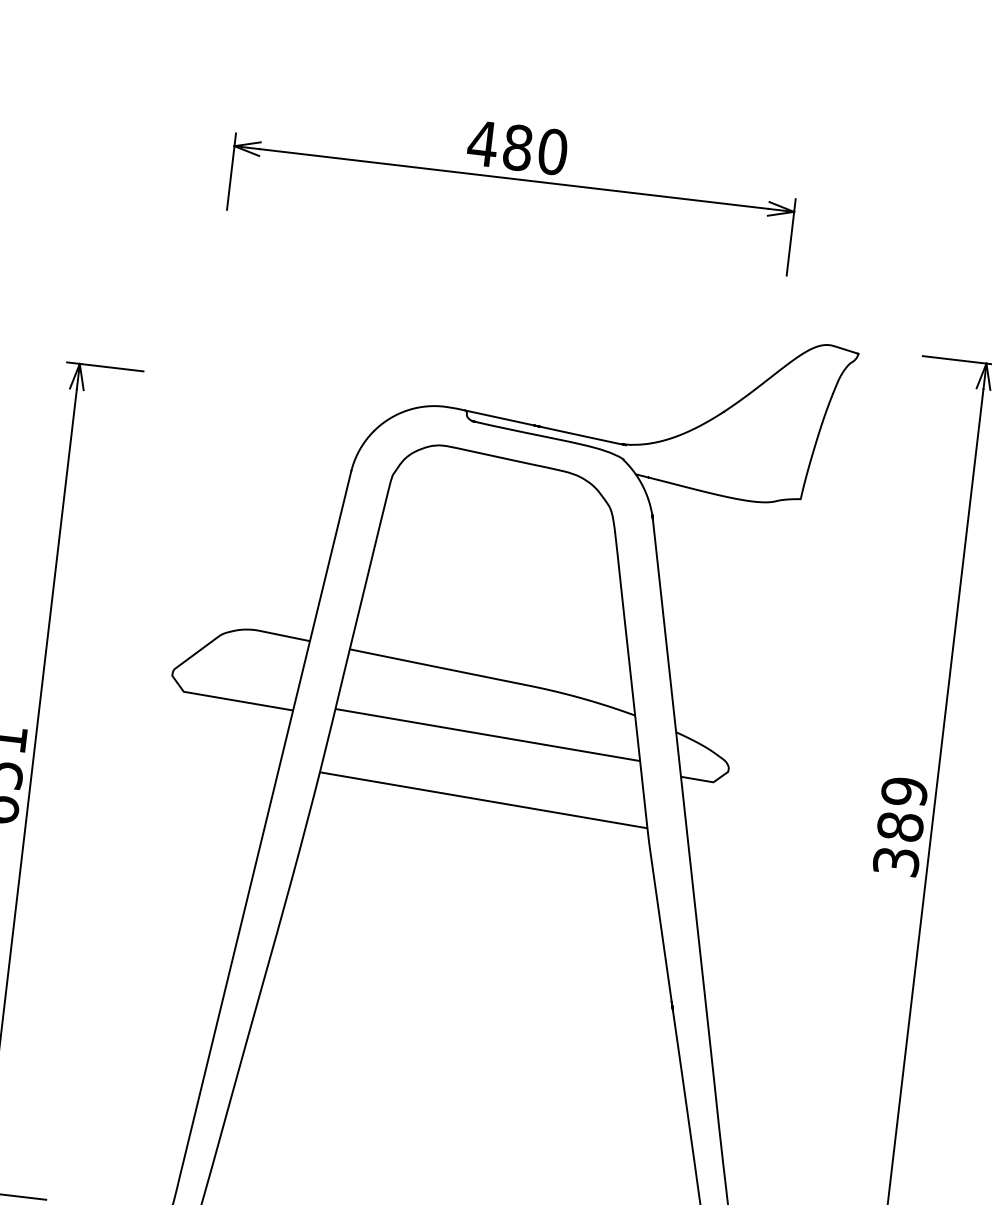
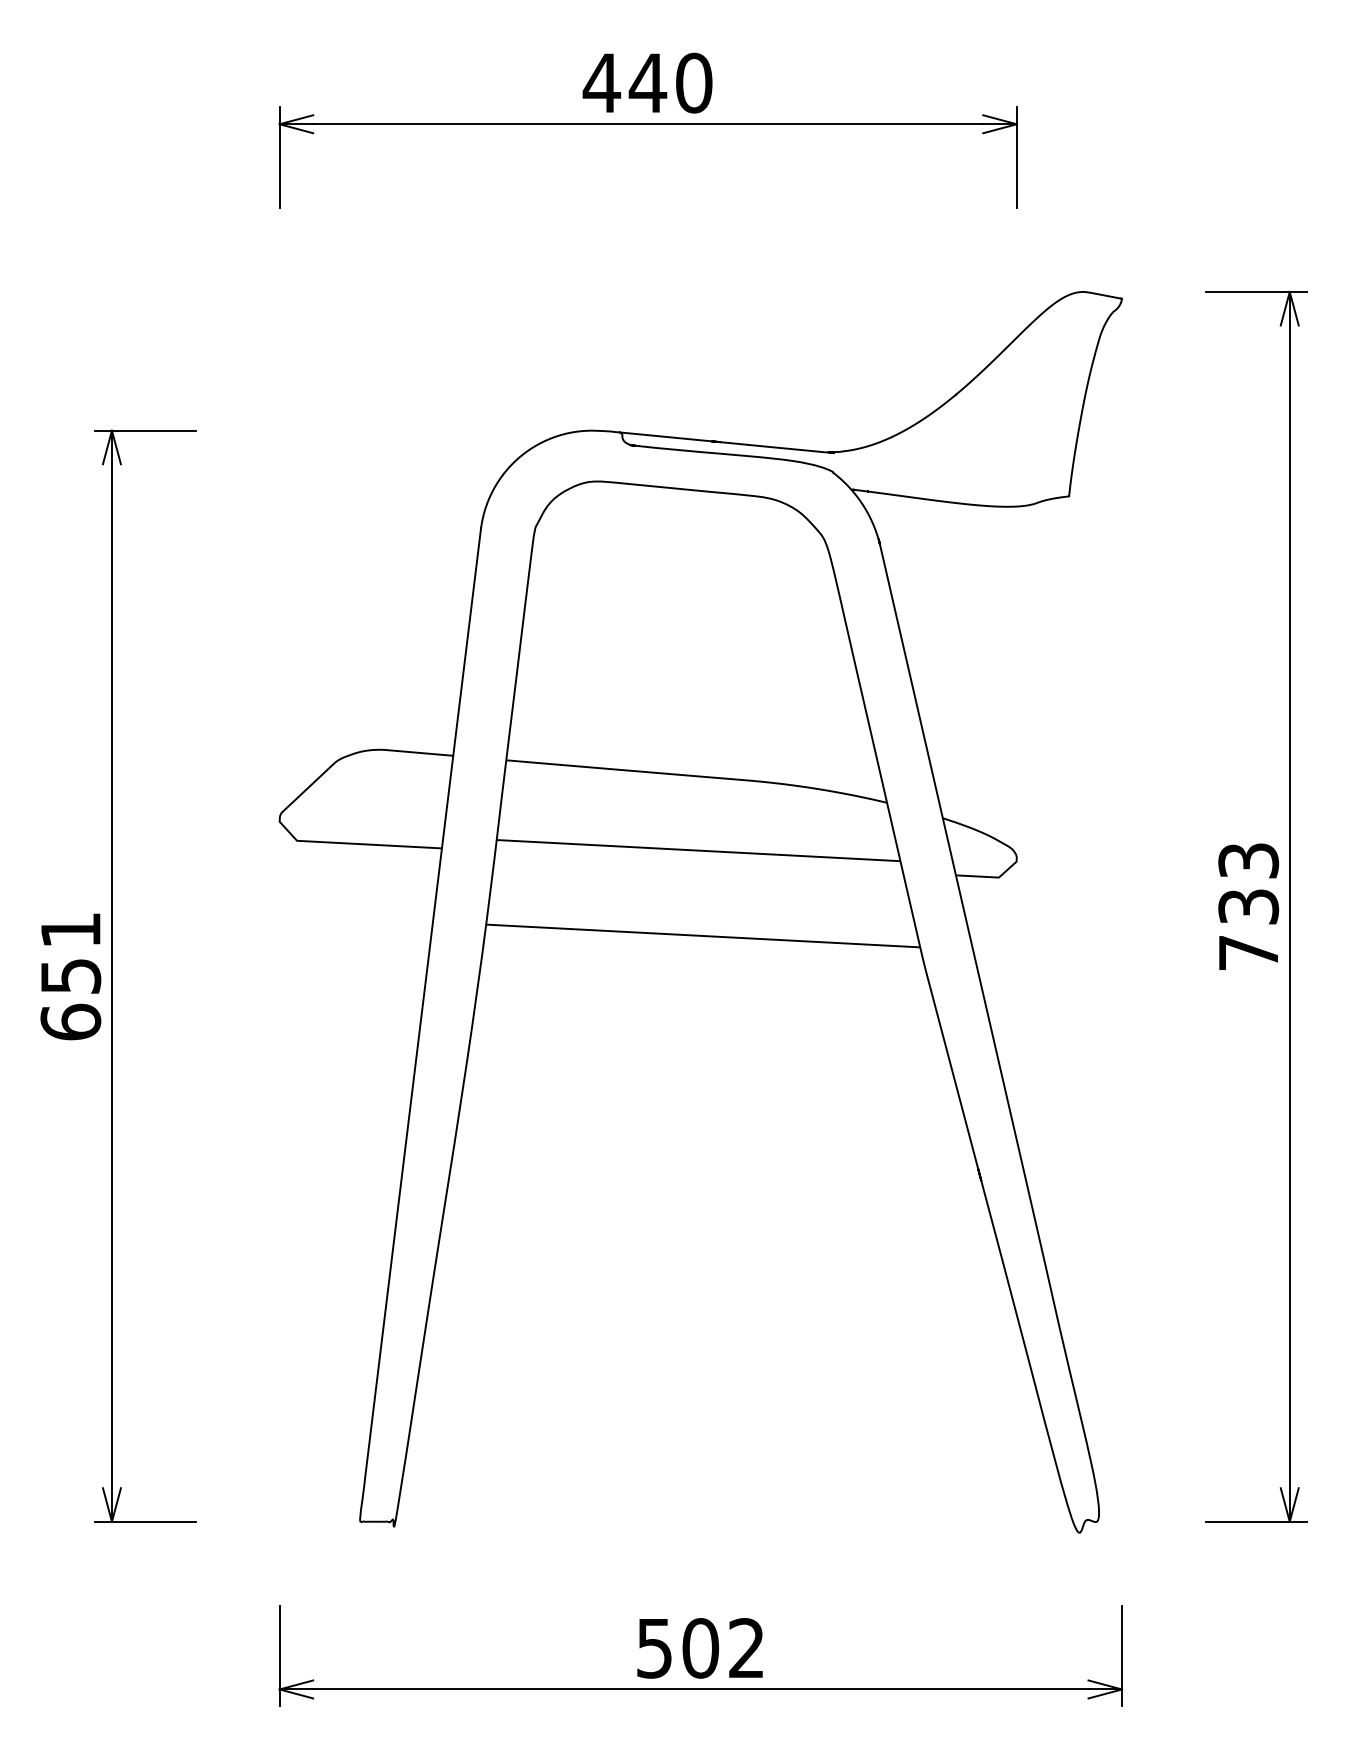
text: (517, 147) -> (647, 82), 480 -> 440
text: (900, 826) -> (1248, 906), 389 -> 733

